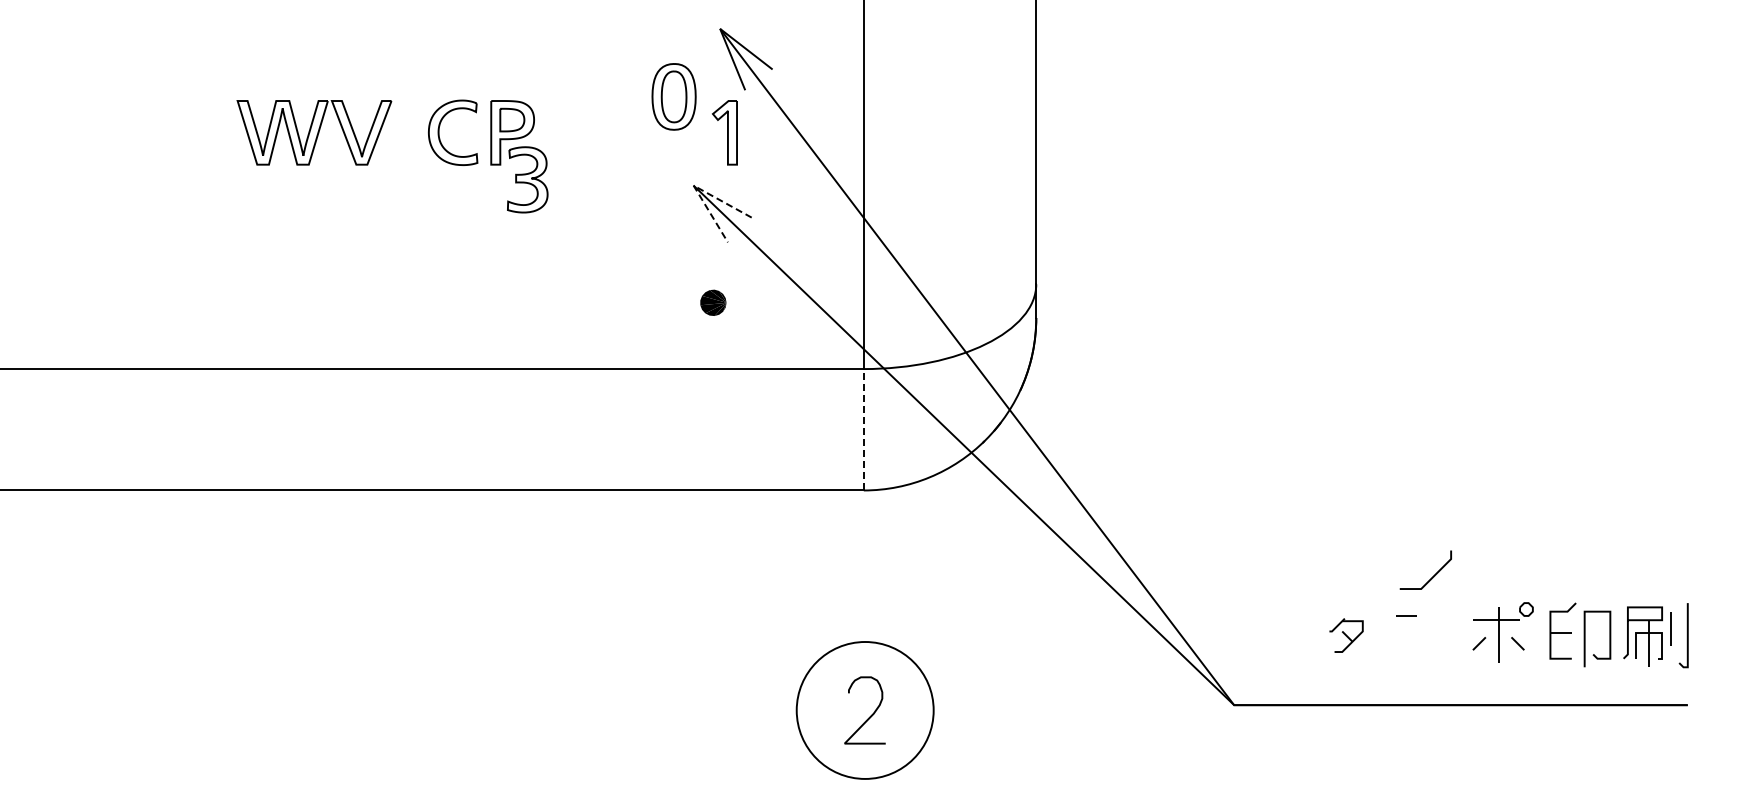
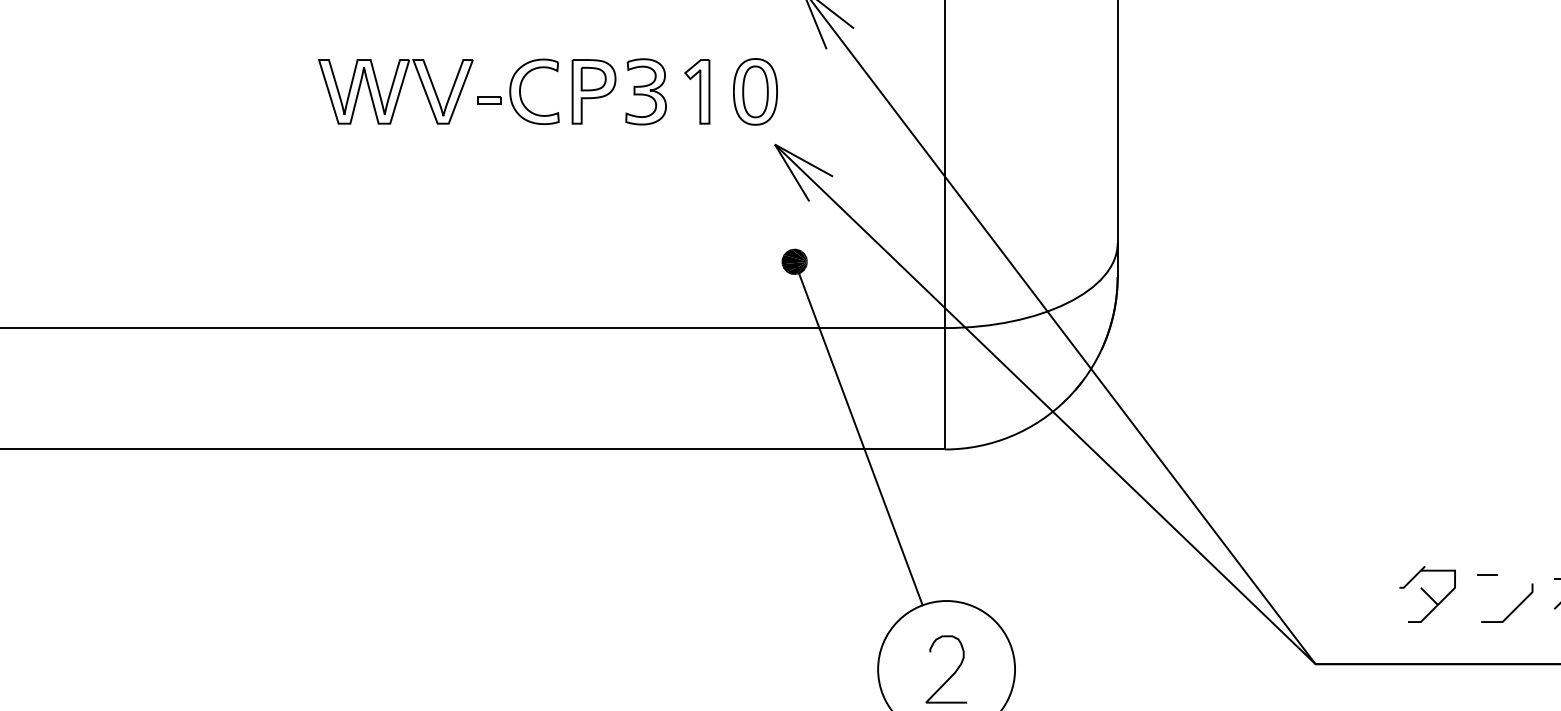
part: (673, 96) -> (754, 91), moved
part: (724, 132) -> (696, 91), moved
part: (407, 141) -> (488, 100), added
part: (527, 179) -> (645, 91), moved
line: (693, 185) -> (774, 144), dashed -> solid
line: (863, 429) -> (944, 388), dashed -> solid
line: (777, 474) -> (858, 433), added
line: (1432, 576) -> (1513, 609), moved
part: (1346, 635) -> (1427, 594), size x1.67

